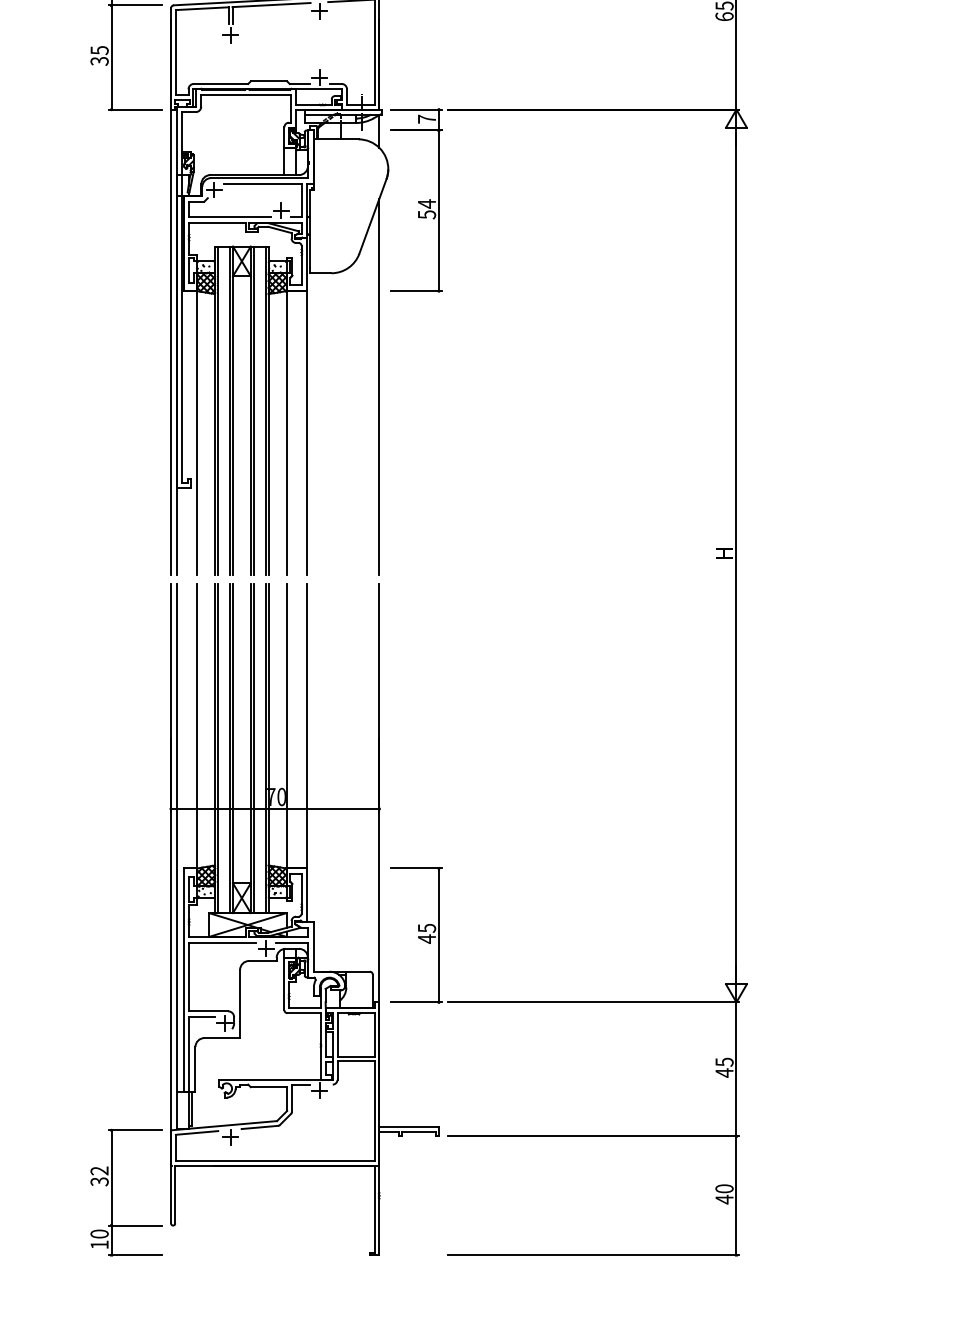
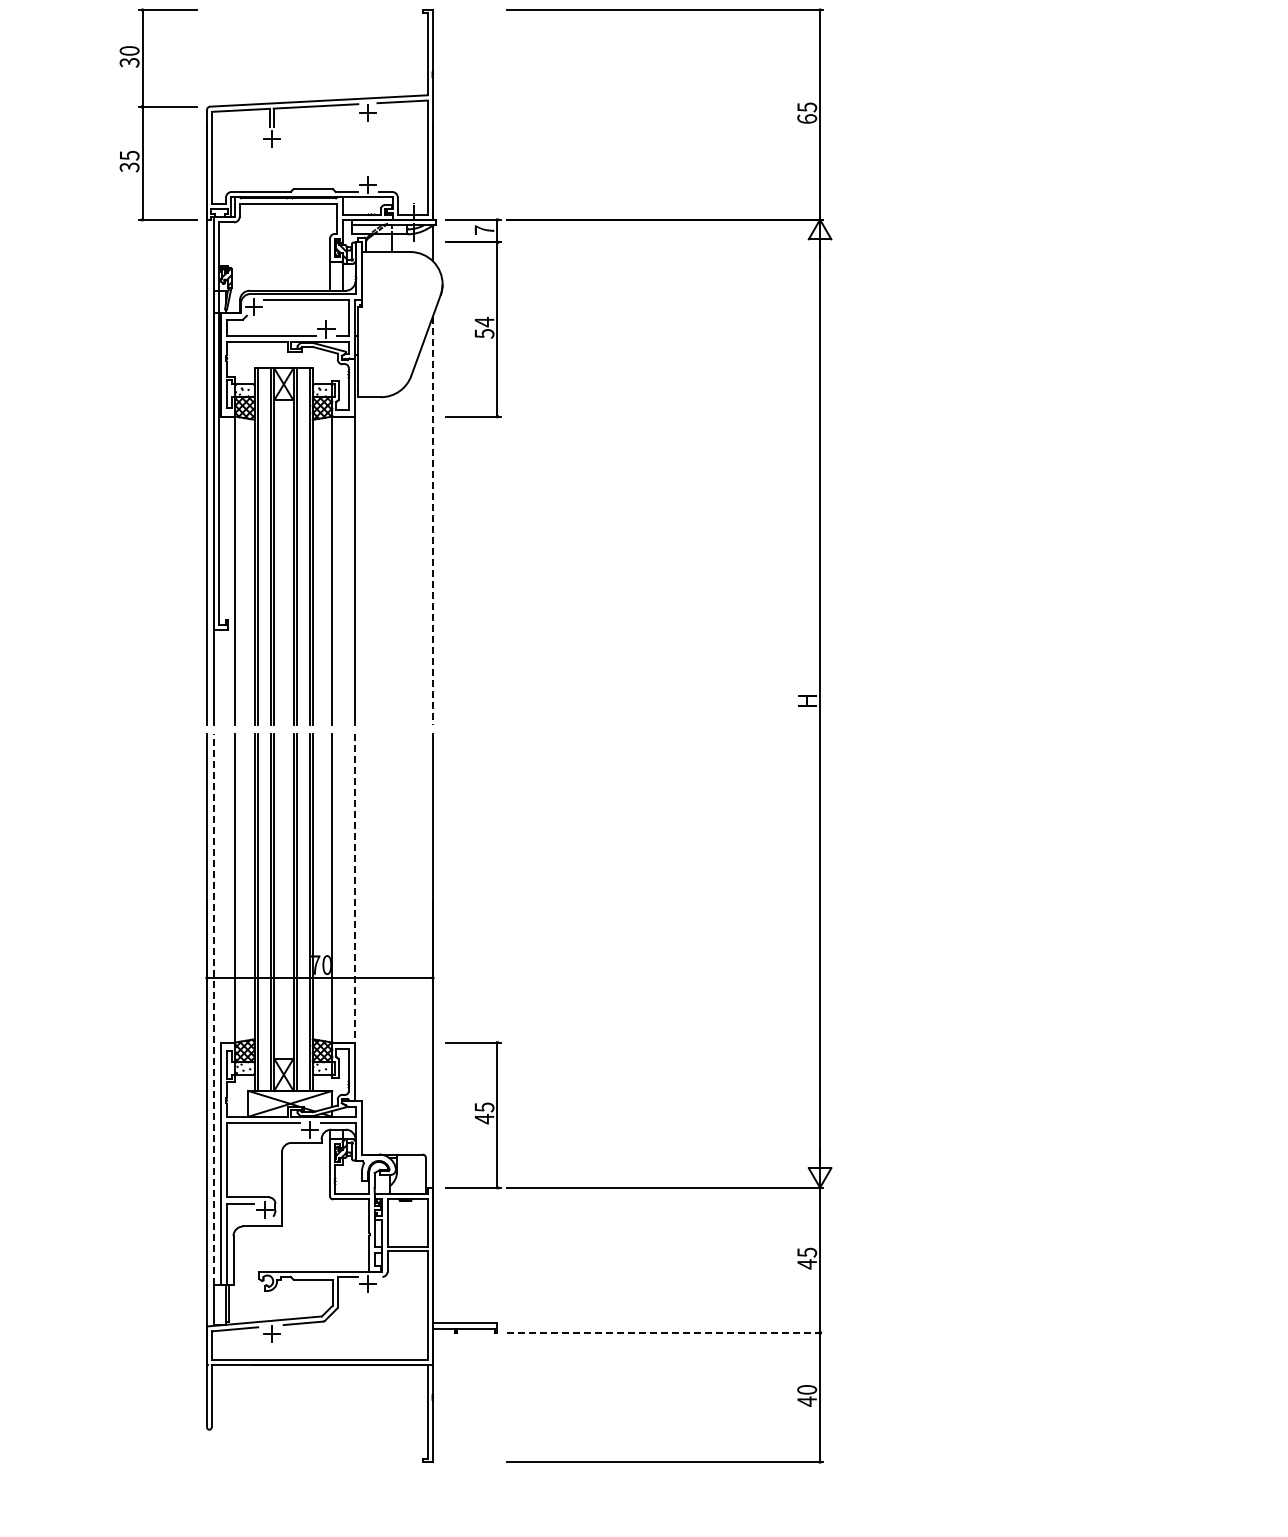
line: (378, 387) -> (432, 521), solid -> dashed
line: (307, 726) -> (354, 888), solid -> dashed
line: (177, 837) -> (213, 1008), solid -> dashed
line: (593, 1135) -> (665, 1332), solid -> dashed
part: (112, 1192) -> (143, 1393), removed

